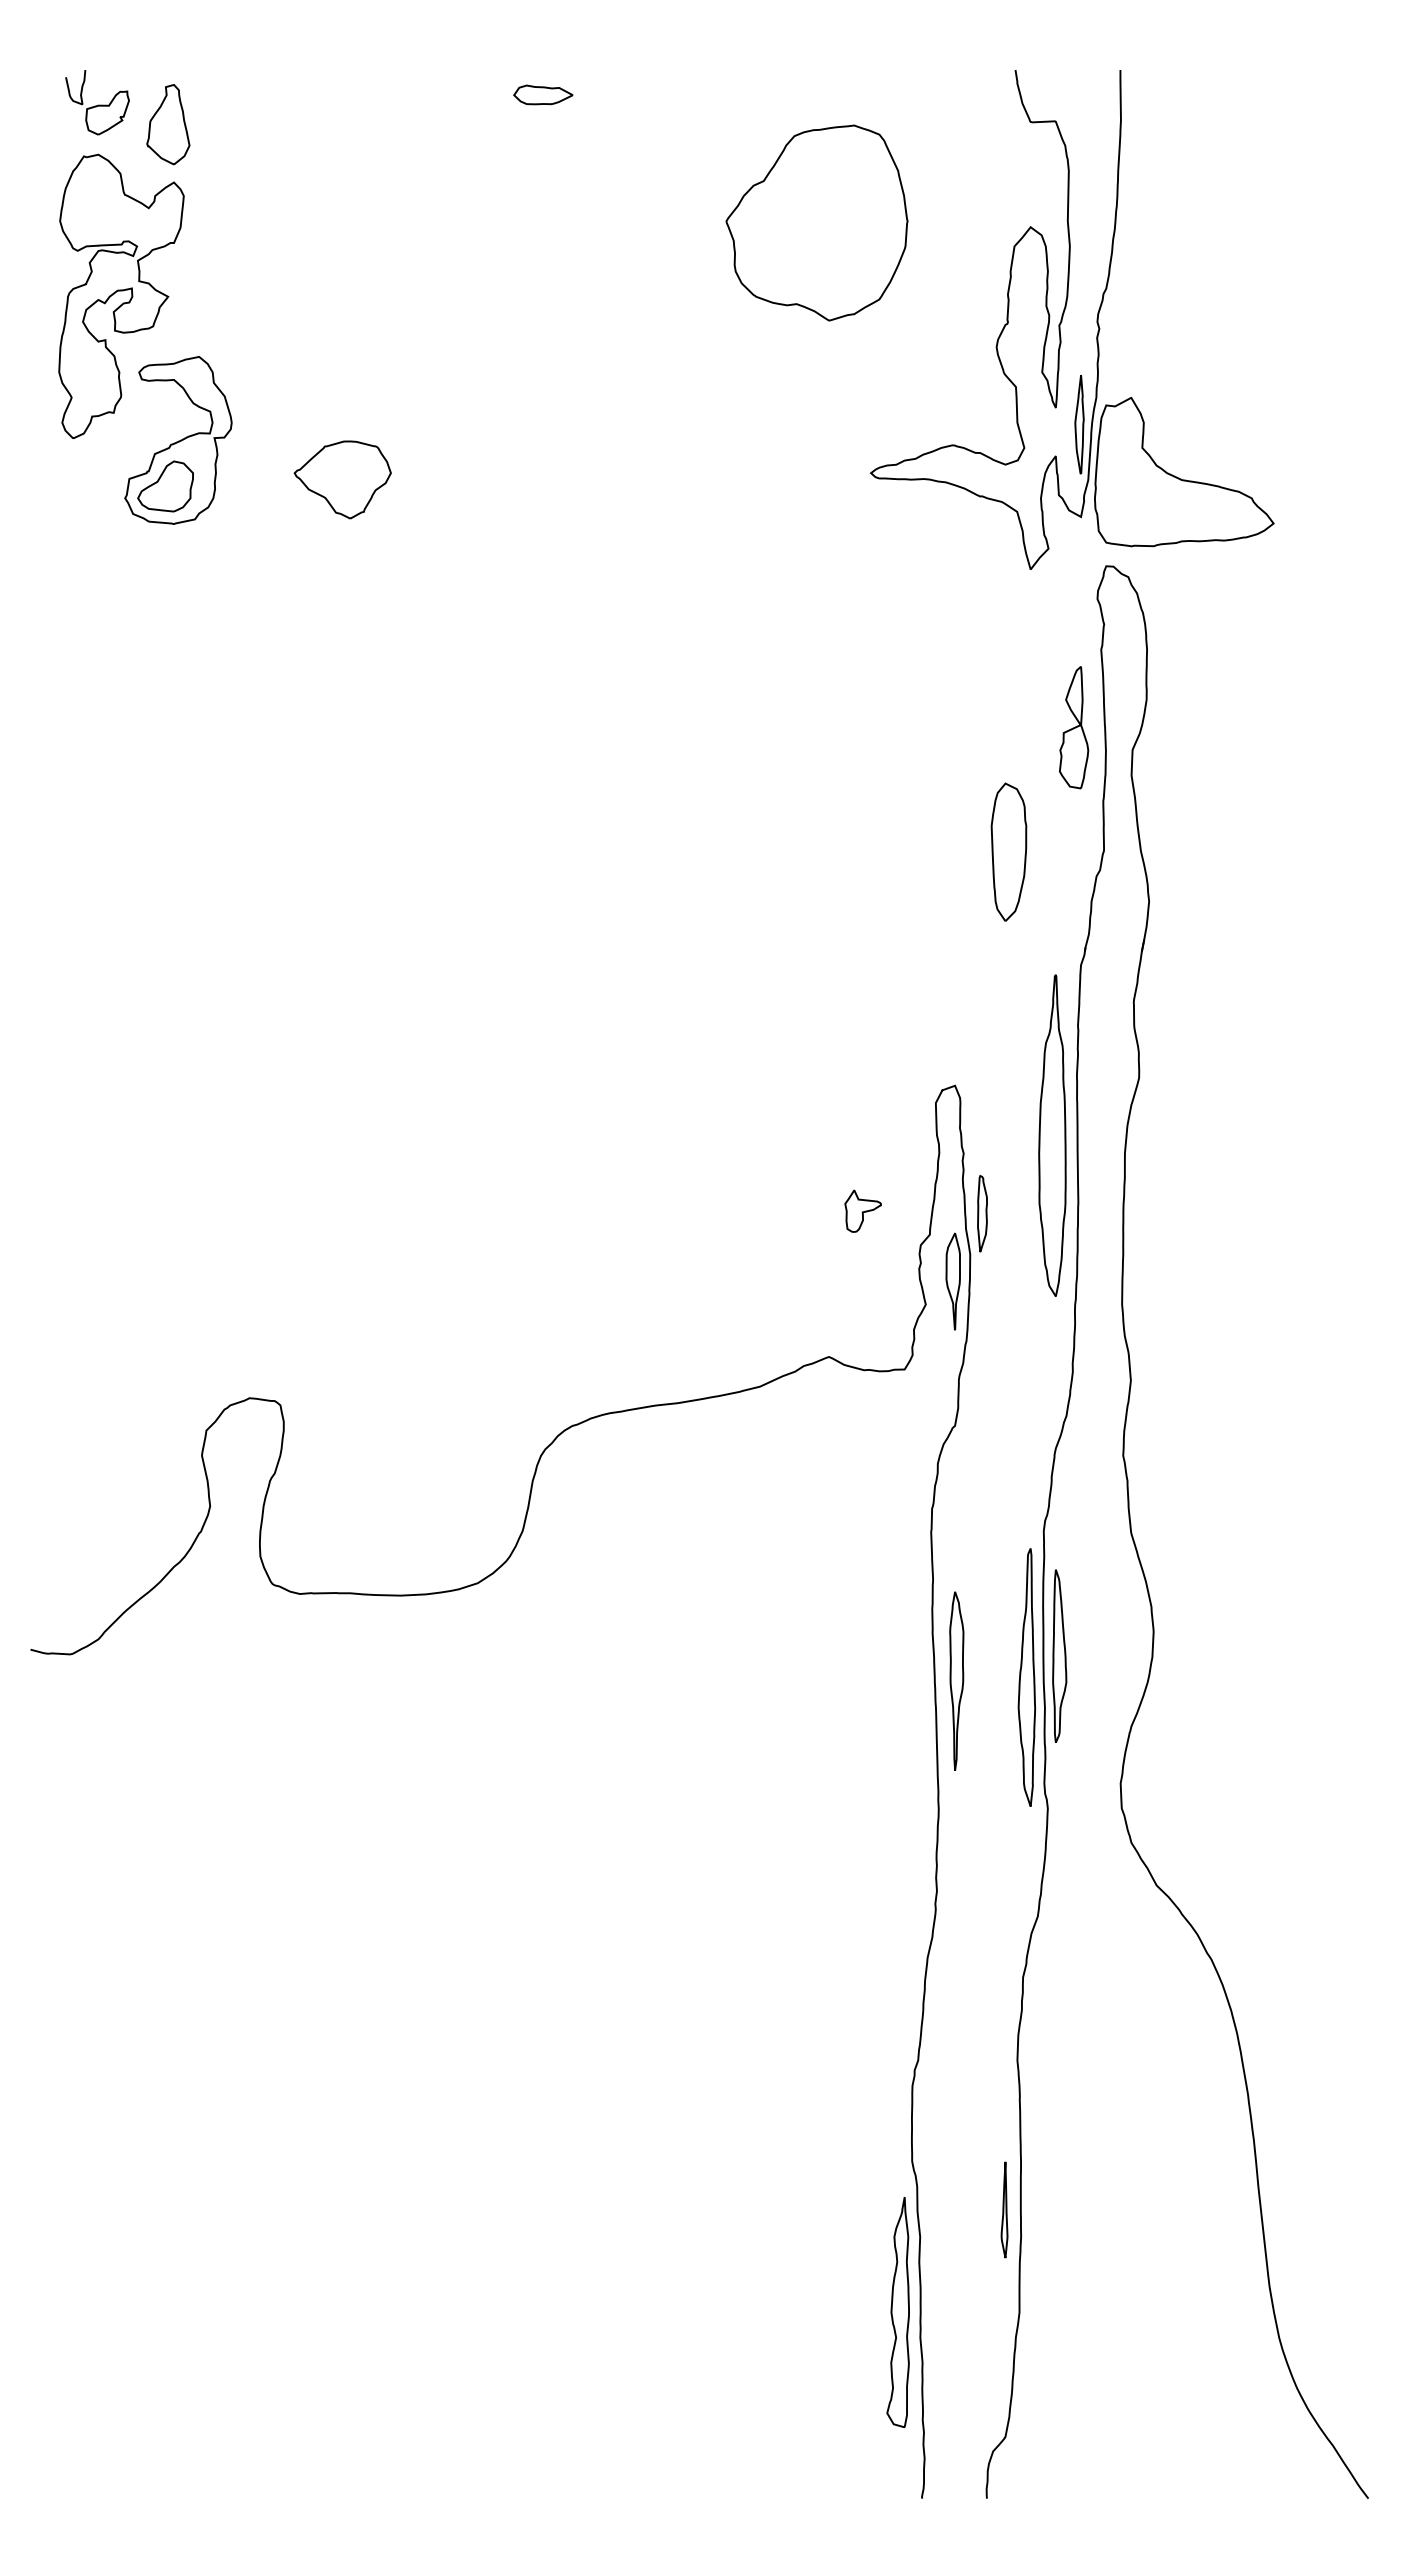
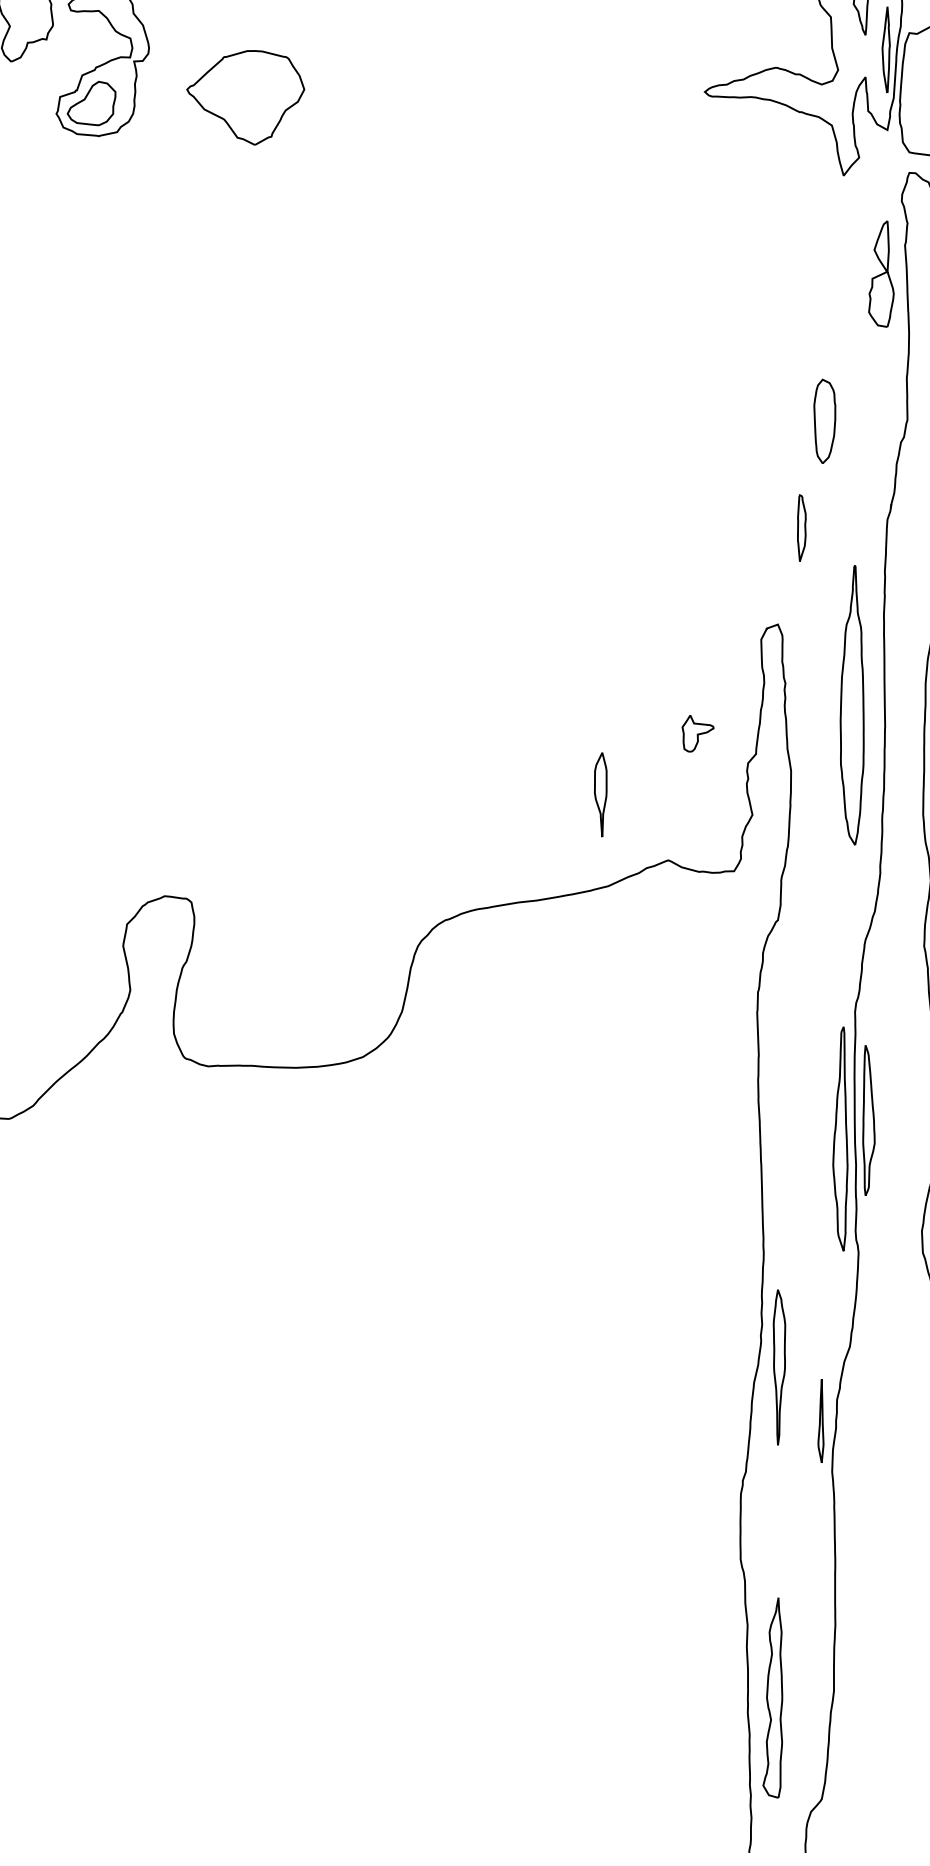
part: (342, 479) -> (245, 97), size x1.4
part: (1074, 727) -> (881, 273), moved
part: (1008, 851) -> (824, 420), size x0.7
part: (1052, 1135) -> (852, 705), moved
part: (982, 1213) -> (801, 527), moved
part: (952, 1281) -> (600, 794), moved
part: (956, 1680) -> (779, 1366), moved
part: (1004, 2209) -> (820, 1420), moved
part: (897, 2312) -> (772, 1698), moved

